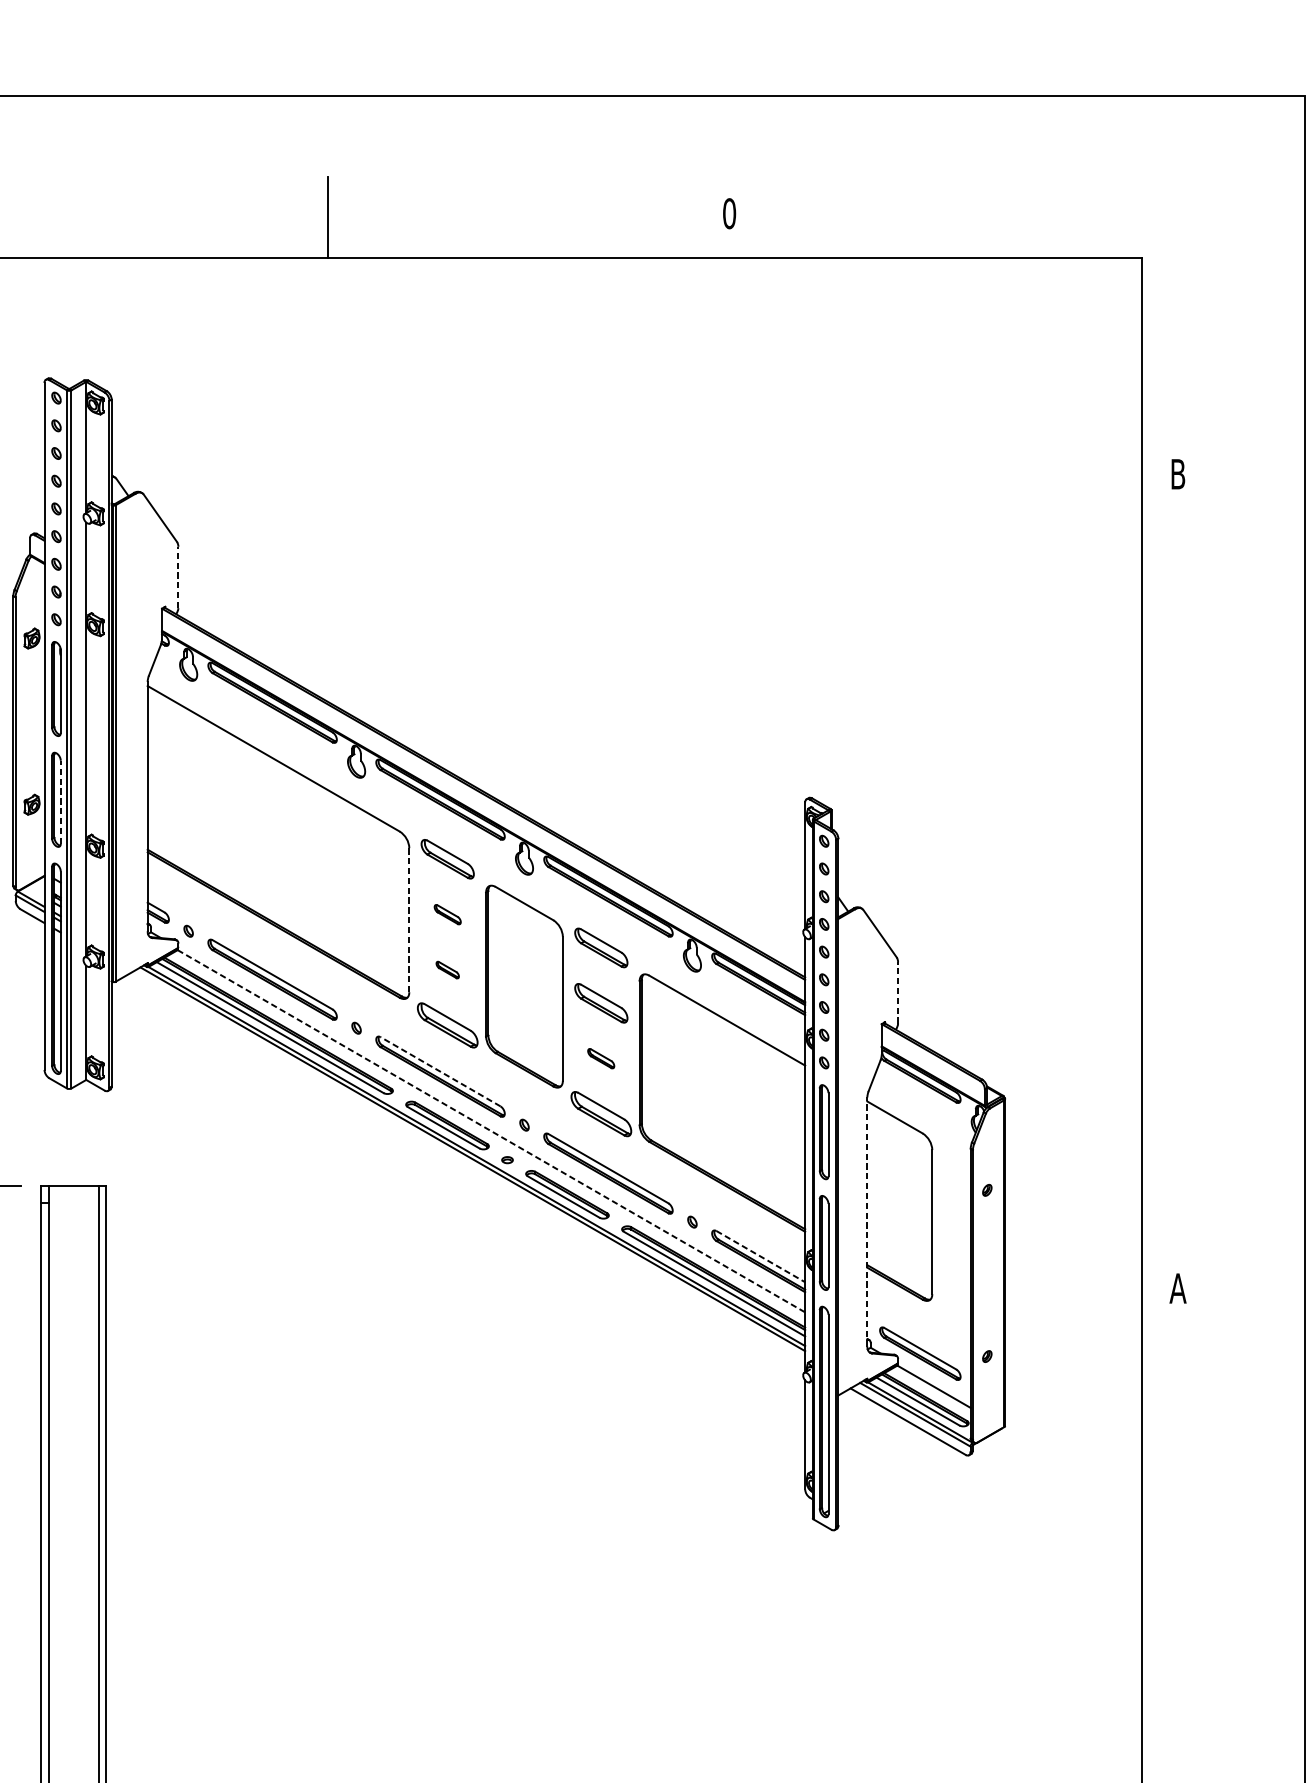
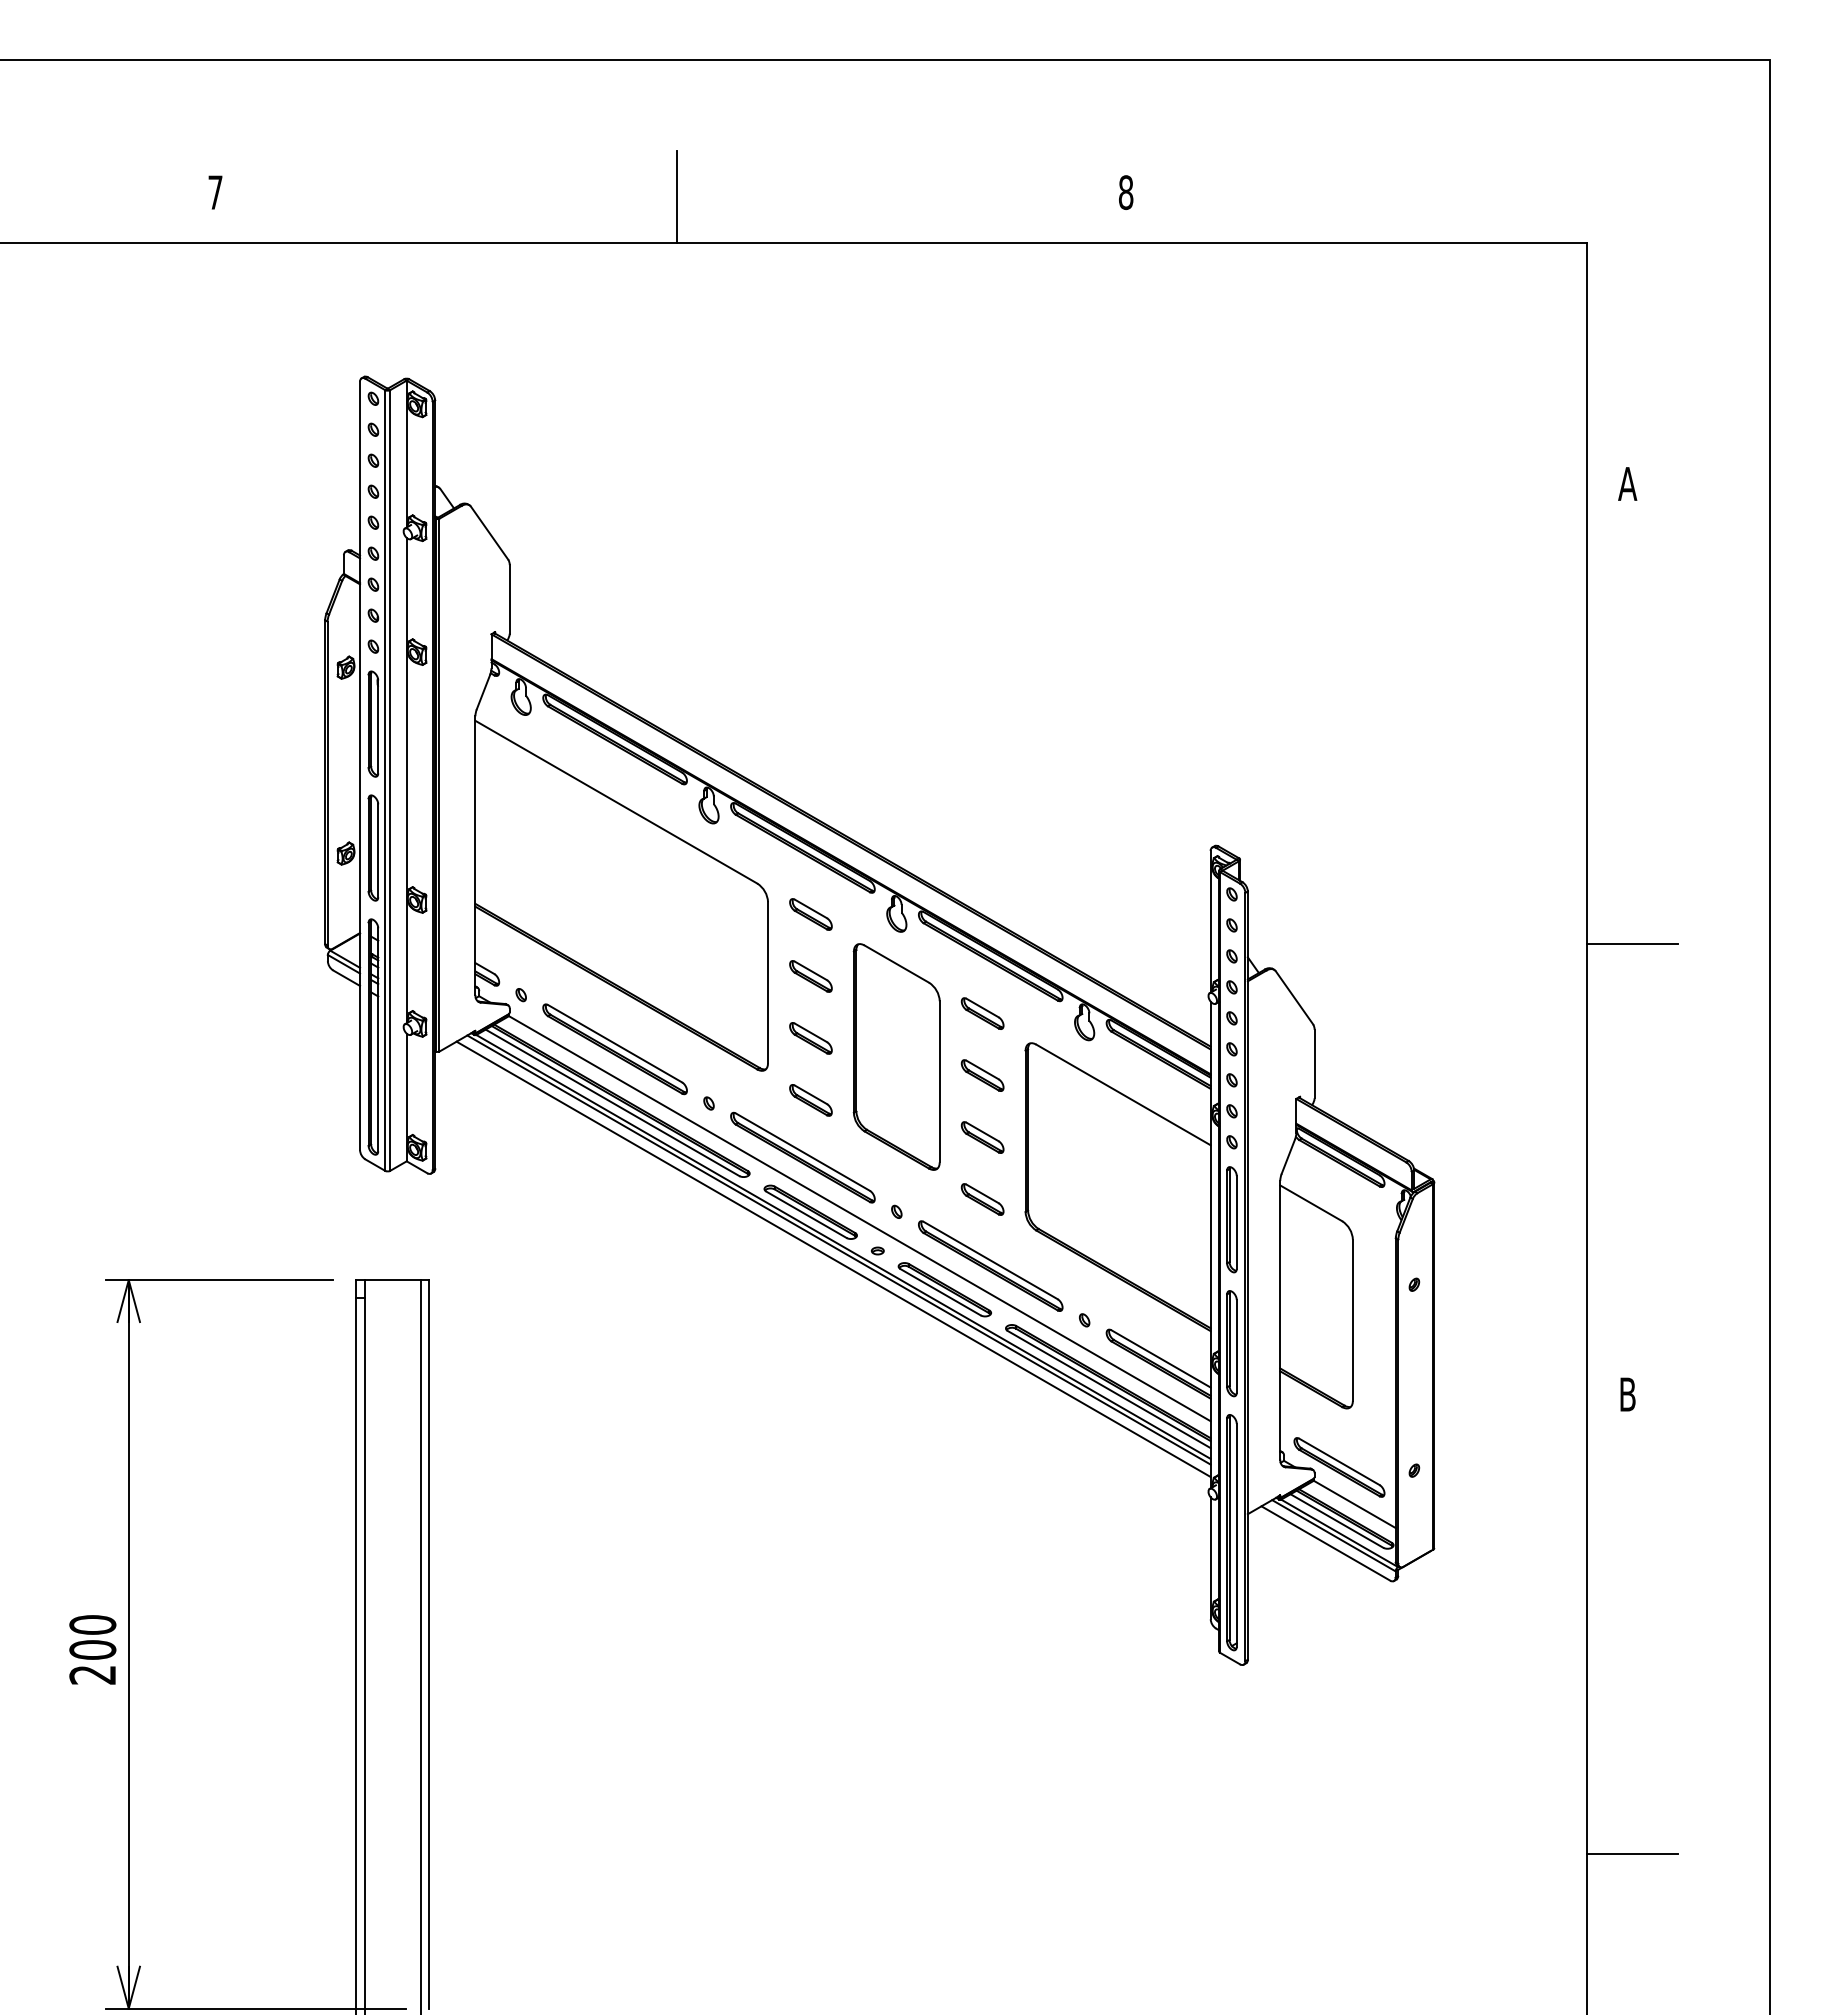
text: (728, 213) -> (1125, 192), 0 -> 8
text: (1177, 473) -> (1627, 483), B -> A
line: (178, 576) -> (509, 598), dashed -> solid
line: (61, 802) -> (378, 850), dashed -> solid
part: (447, 859) -> (810, 914), size x0.71
line: (1182, 885) -> (1632, 943), added
part: (447, 914) -> (810, 976), size x1.43
line: (409, 920) -> (768, 982), dashed -> solid
part: (601, 947) -> (982, 1013), size x0.71
part: (447, 970) -> (810, 1038), size x1.67
line: (897, 992) -> (1314, 1063), dashed -> solid
part: (601, 1003) -> (982, 1075), size x0.71
part: (447, 1025) -> (810, 1100), size x0.62
part: (601, 1058) -> (982, 1137), size x1.43
line: (440, 1071) -> (802, 1151), dashed -> solid
part: (601, 1114) -> (982, 1199), size x0.62
line: (492, 1131) -> (860, 1218), dashed -> solid
line: (467, 1167) -> (833, 1259), added
line: (867, 1221) -> (1280, 1319), dashed -> solid
line: (761, 1257) -> (1161, 1359), dashed -> solid
text: (1177, 1288) -> (1627, 1394), A -> B
line: (1182, 1699) -> (1632, 1854), added

